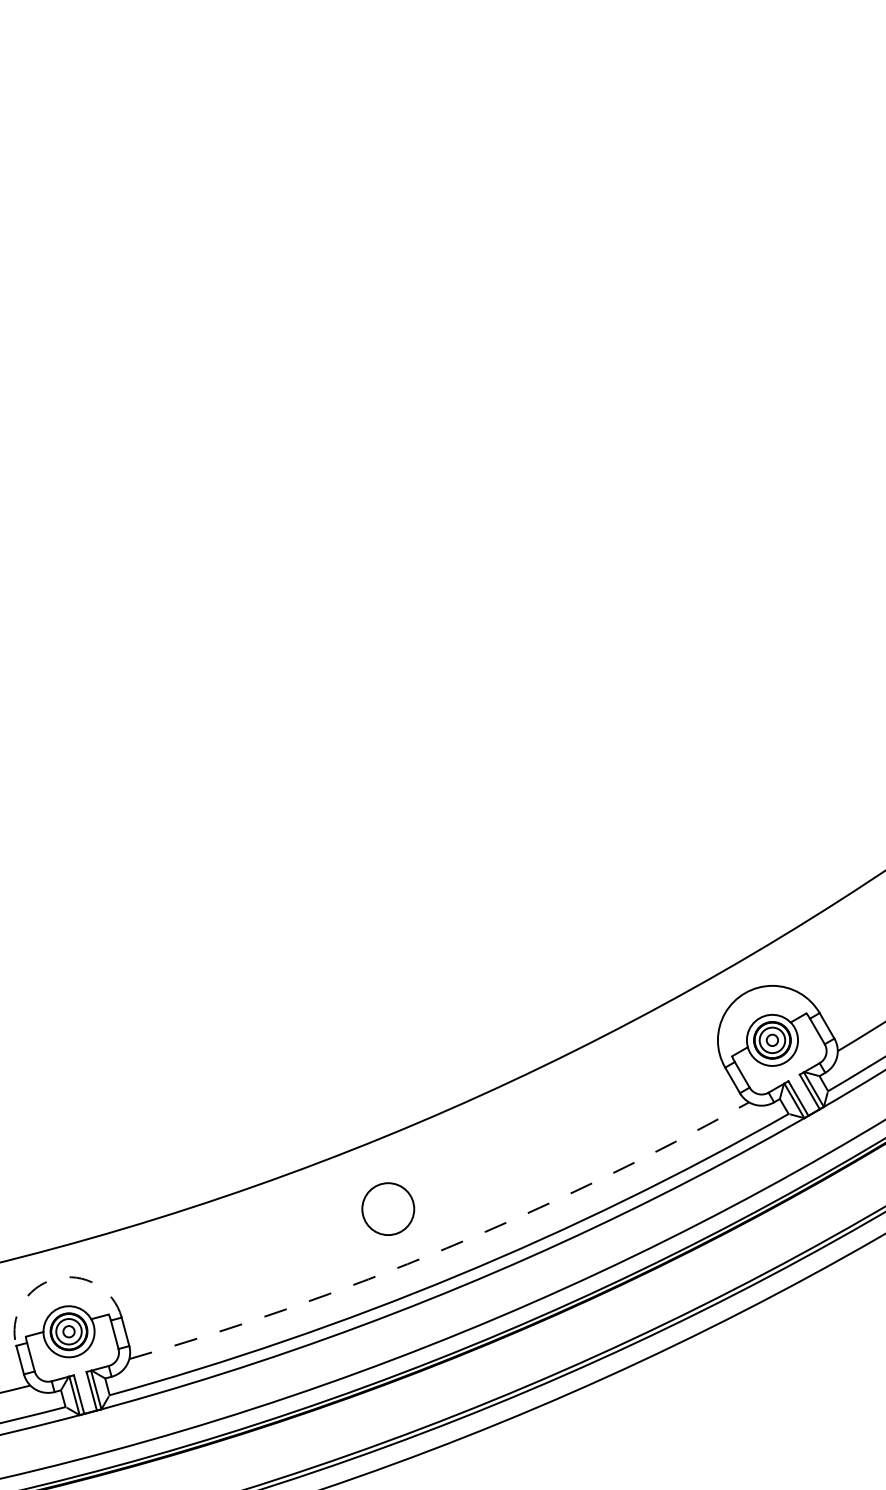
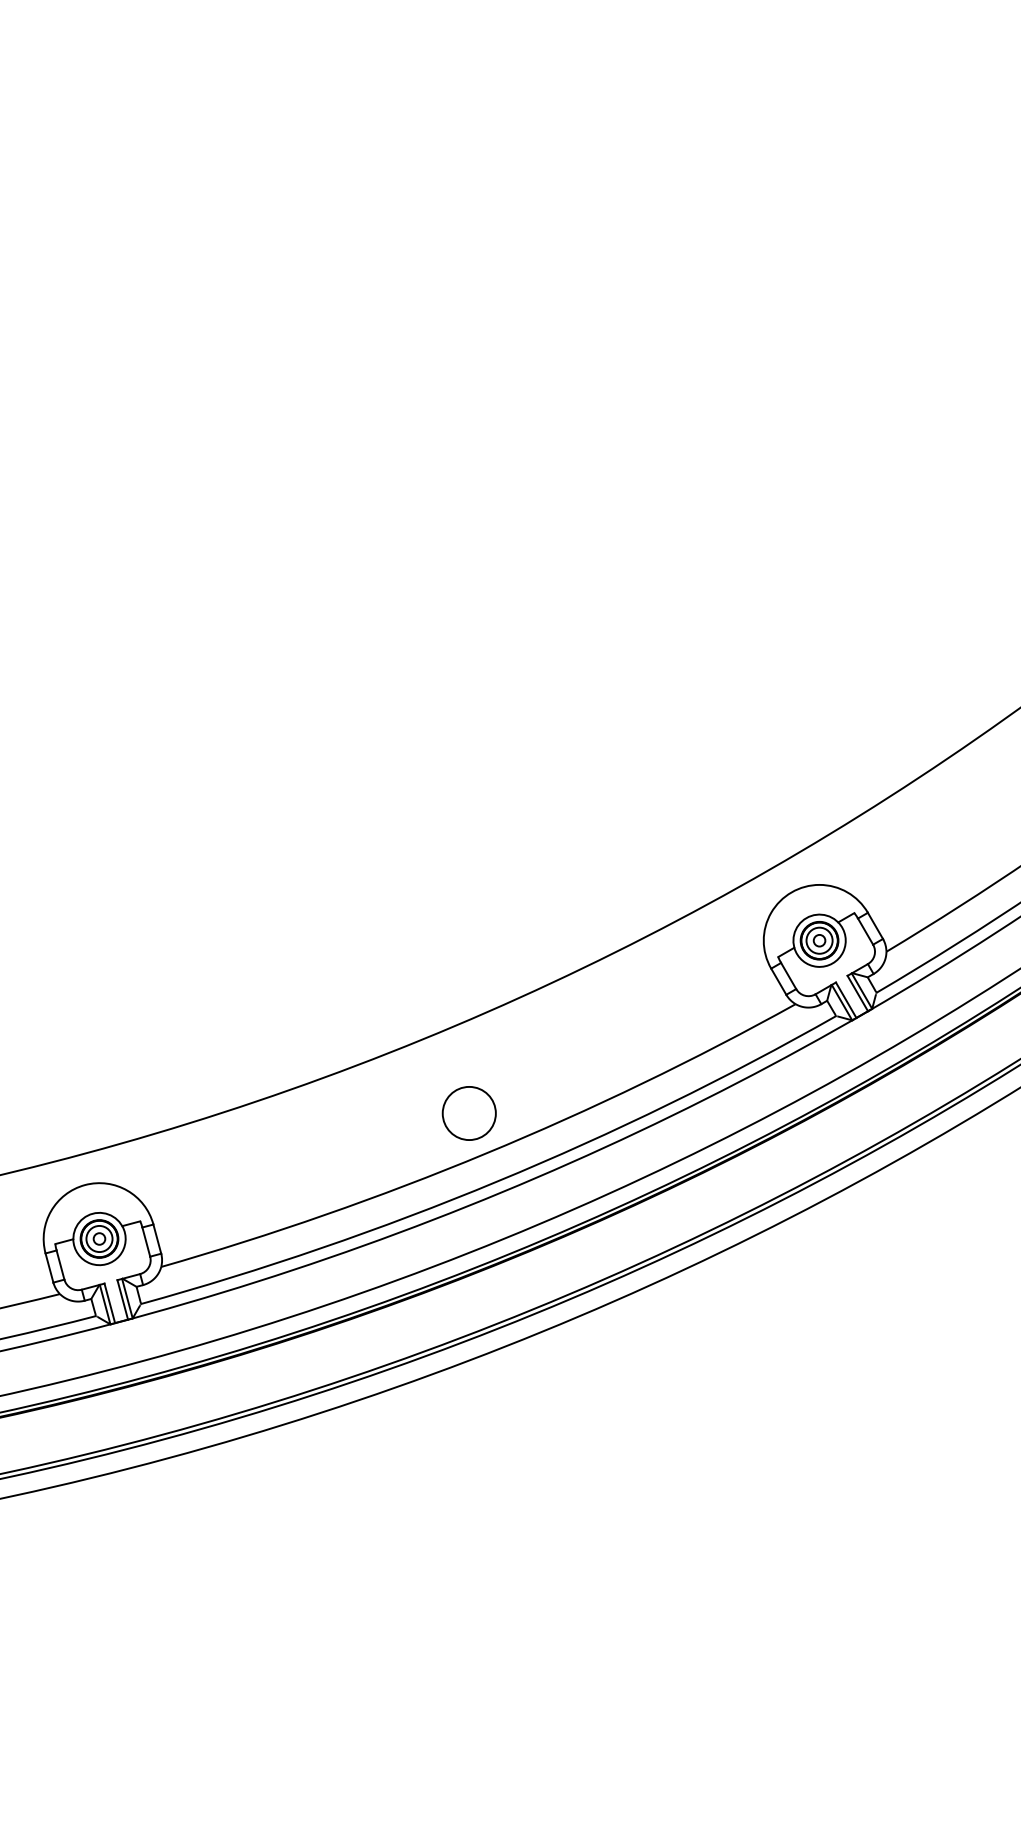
circle: (387, 1209) -> (468, 1113), moved
arc: (446, 1248) -> (485, 1153), dashed -> solid
arc: (55, 1279) -> (85, 1185), dashed -> solid

